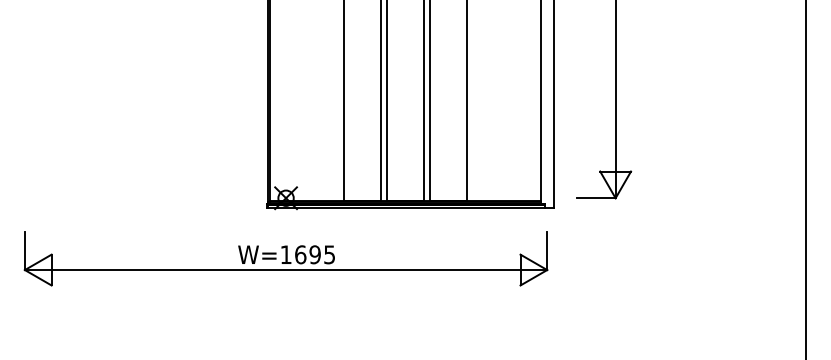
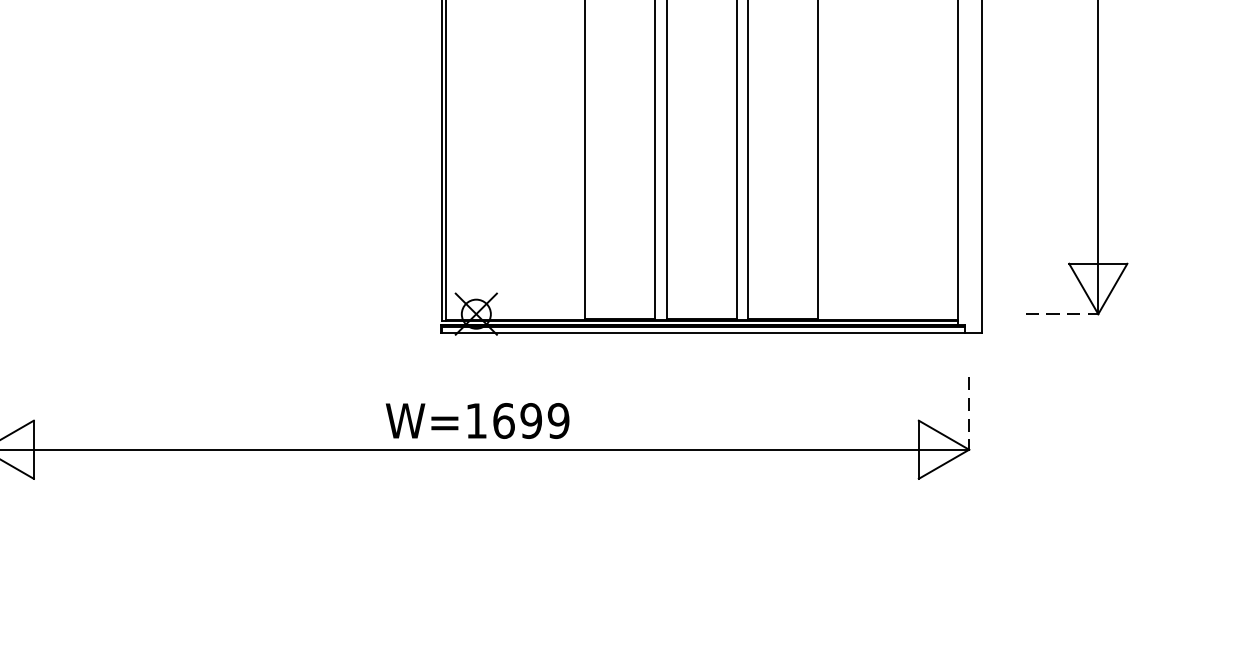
line: (596, 198) -> (1062, 314), solid -> dashed
line: (547, 251) -> (969, 414), solid -> dashed
text: (329, 254) -> (558, 420), W=1695 -> W=1699

